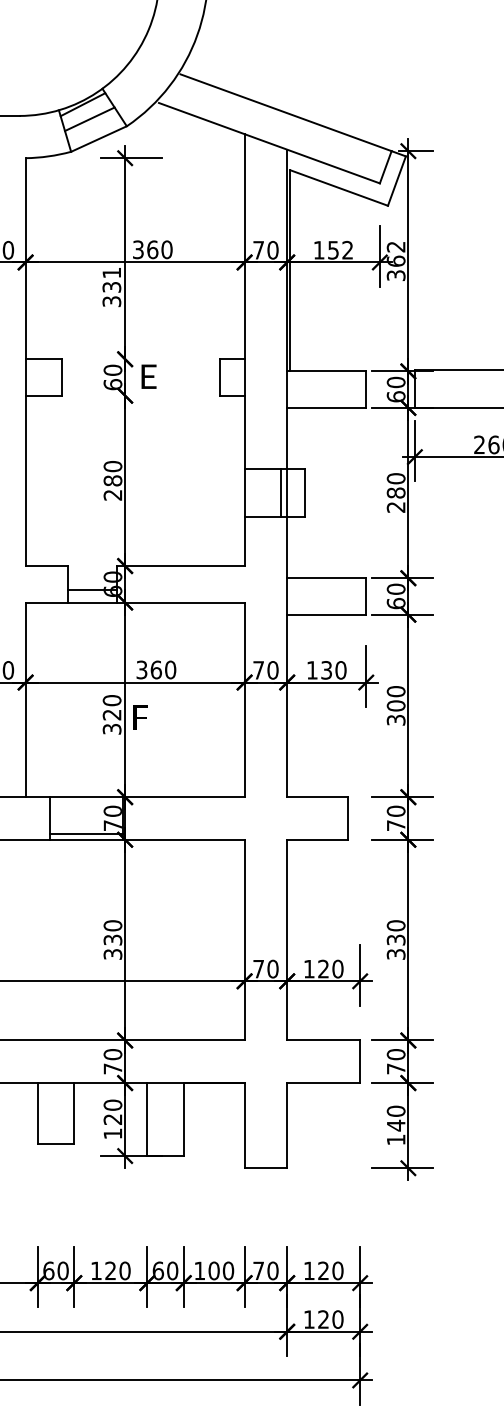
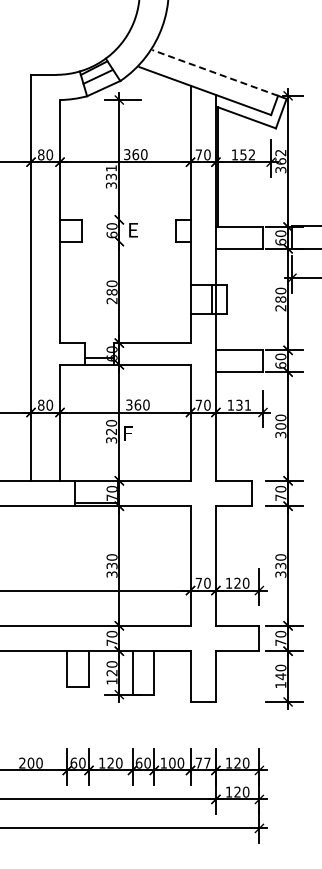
line: (286, 111) -> (215, 72), solid -> dashed
text: (340, 669) -> (247, 404), 130 -> 131
text: (273, 1269) -> (207, 762), 70 -> 77

